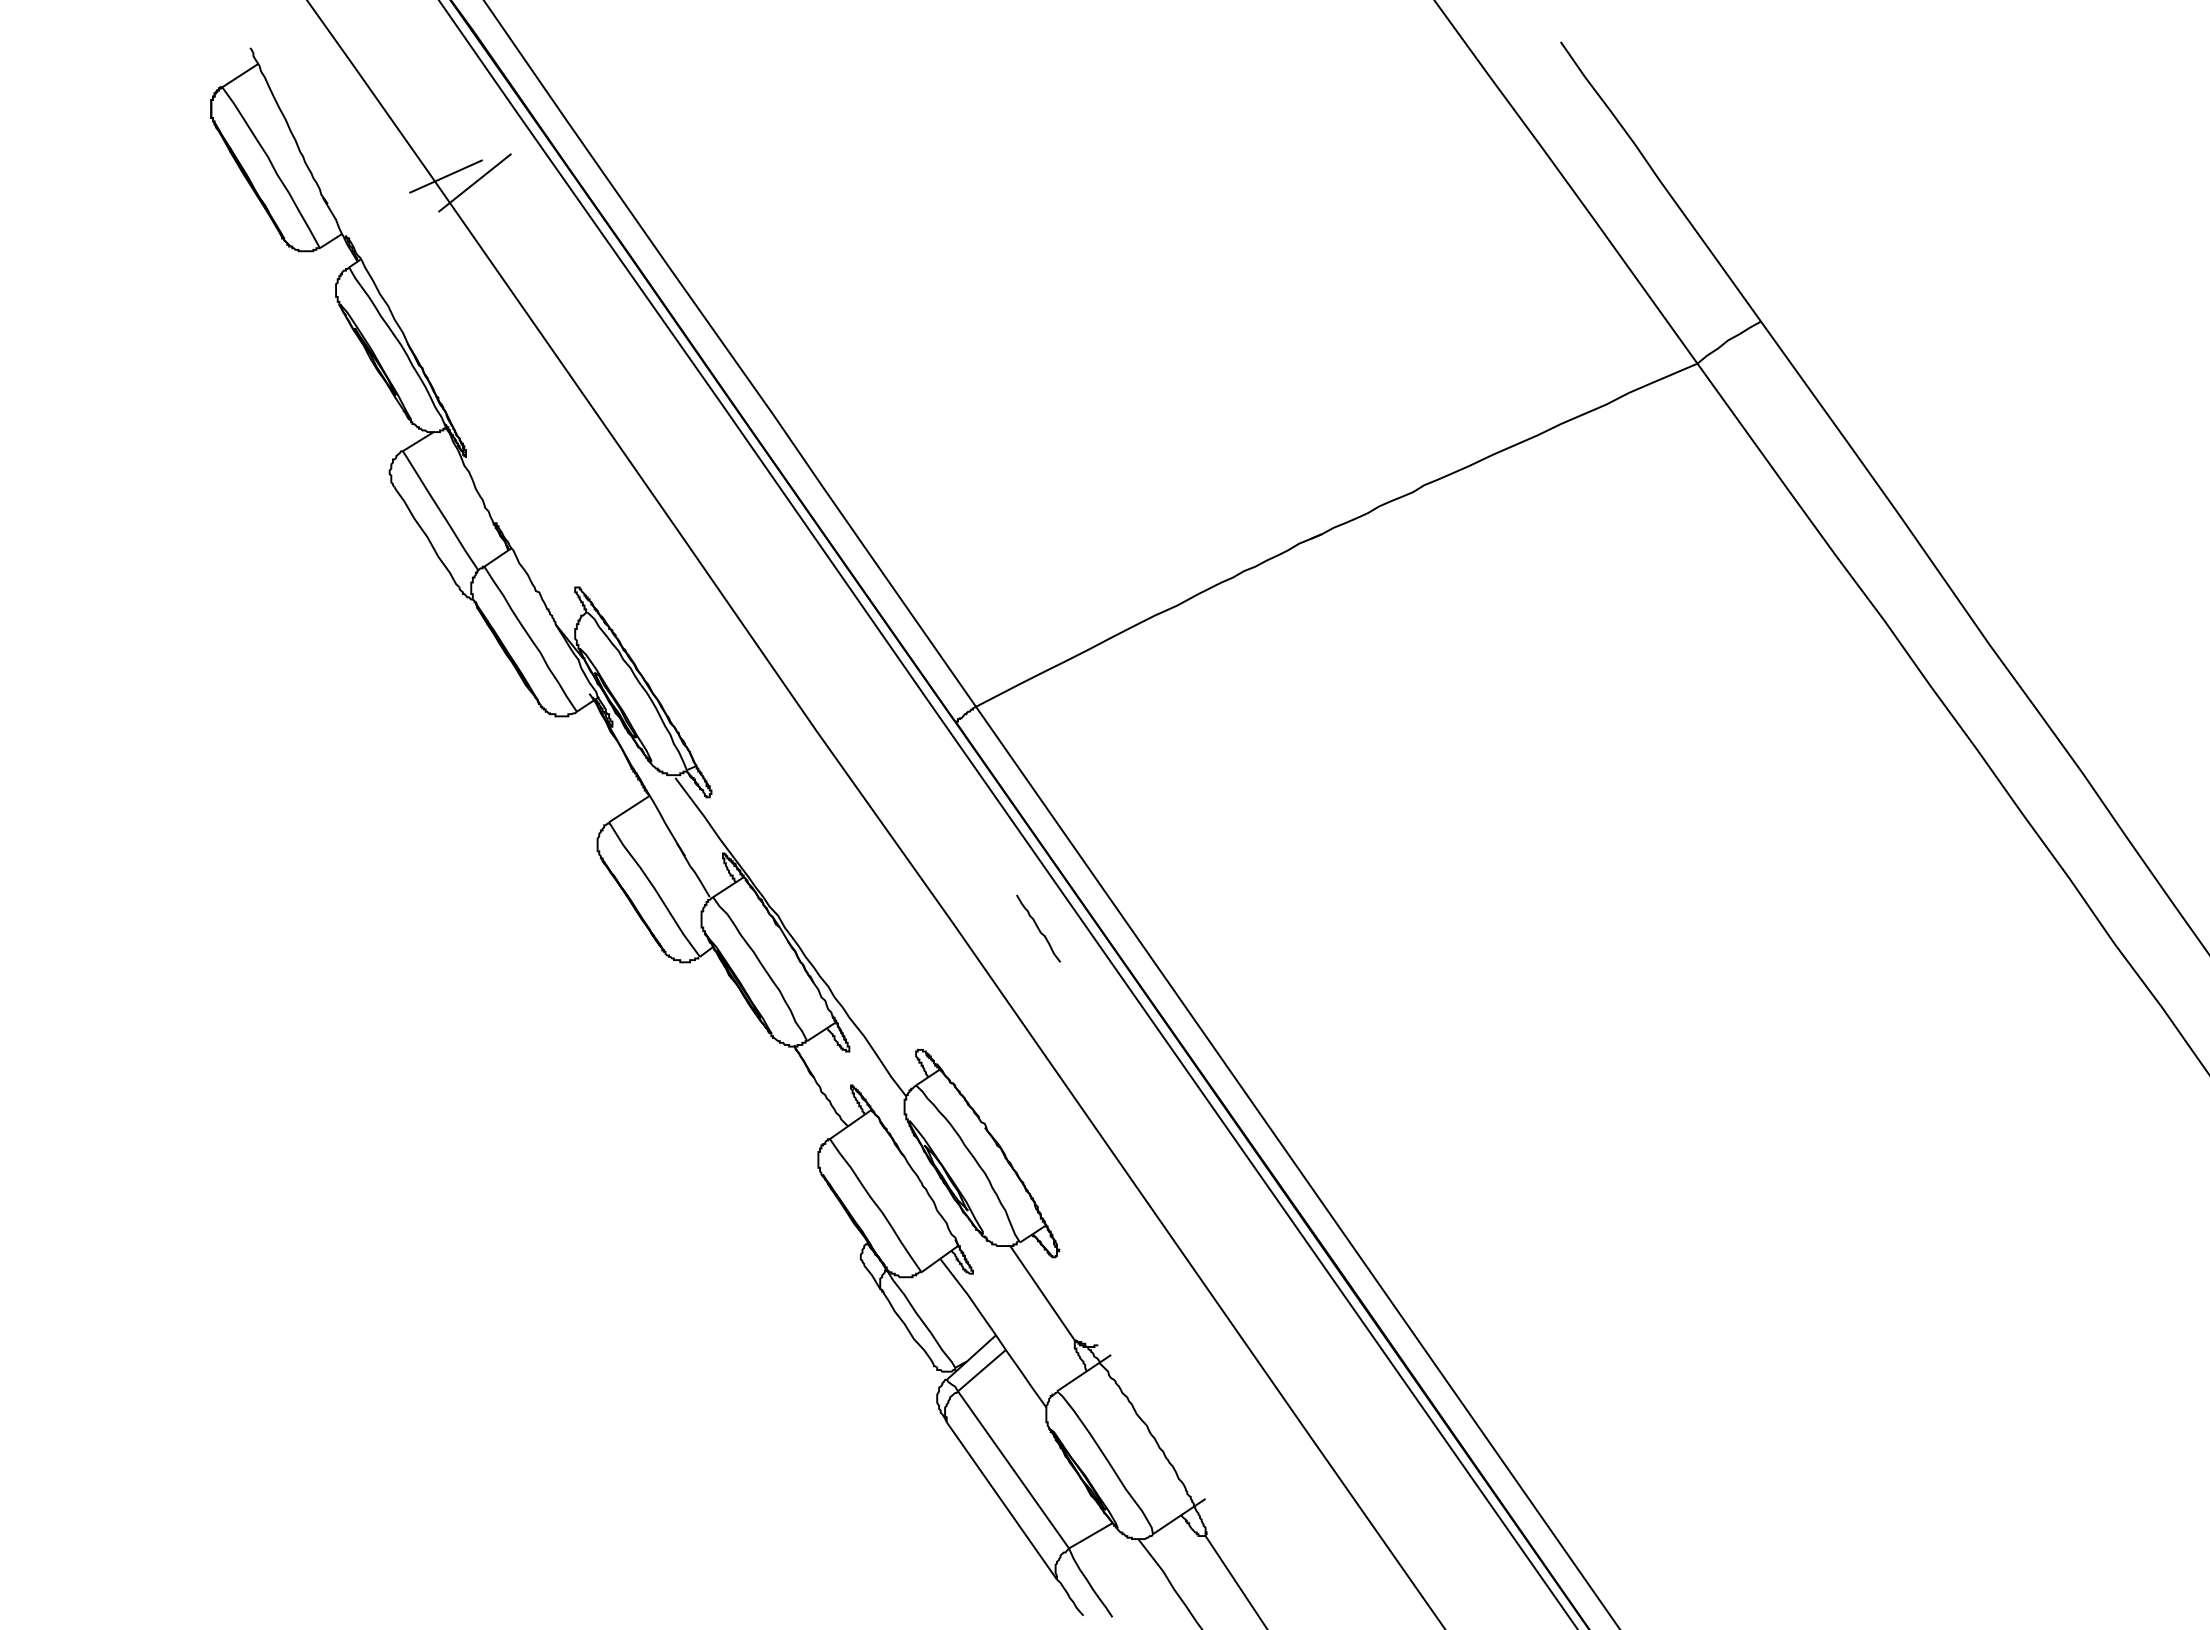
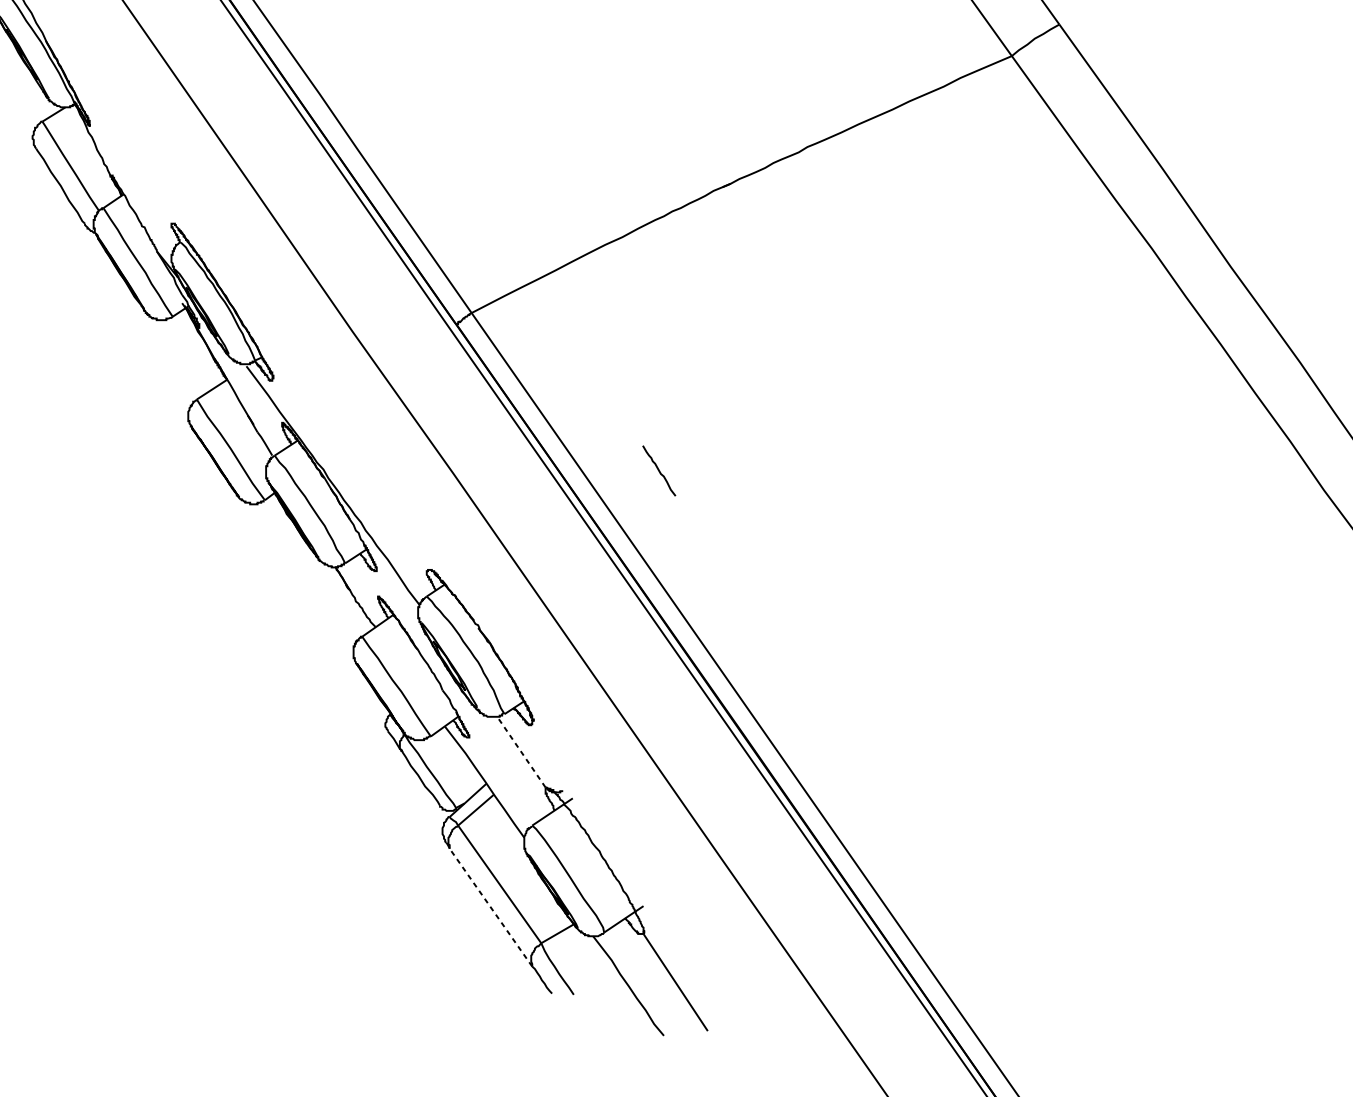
curve: (1038, 928) -> (659, 470), moved
line: (1042, 1292) -> (521, 751), solid -> dashed
line: (1001, 1500) -> (490, 907), solid -> dashed

